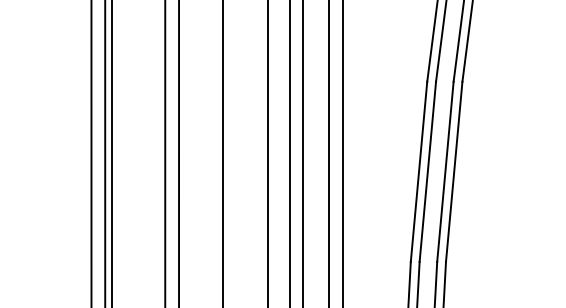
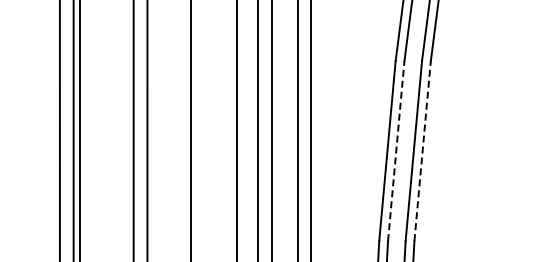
line: (427, 171) -> (395, 150), solid -> dashed
line: (454, 171) -> (422, 150), solid -> dashed

